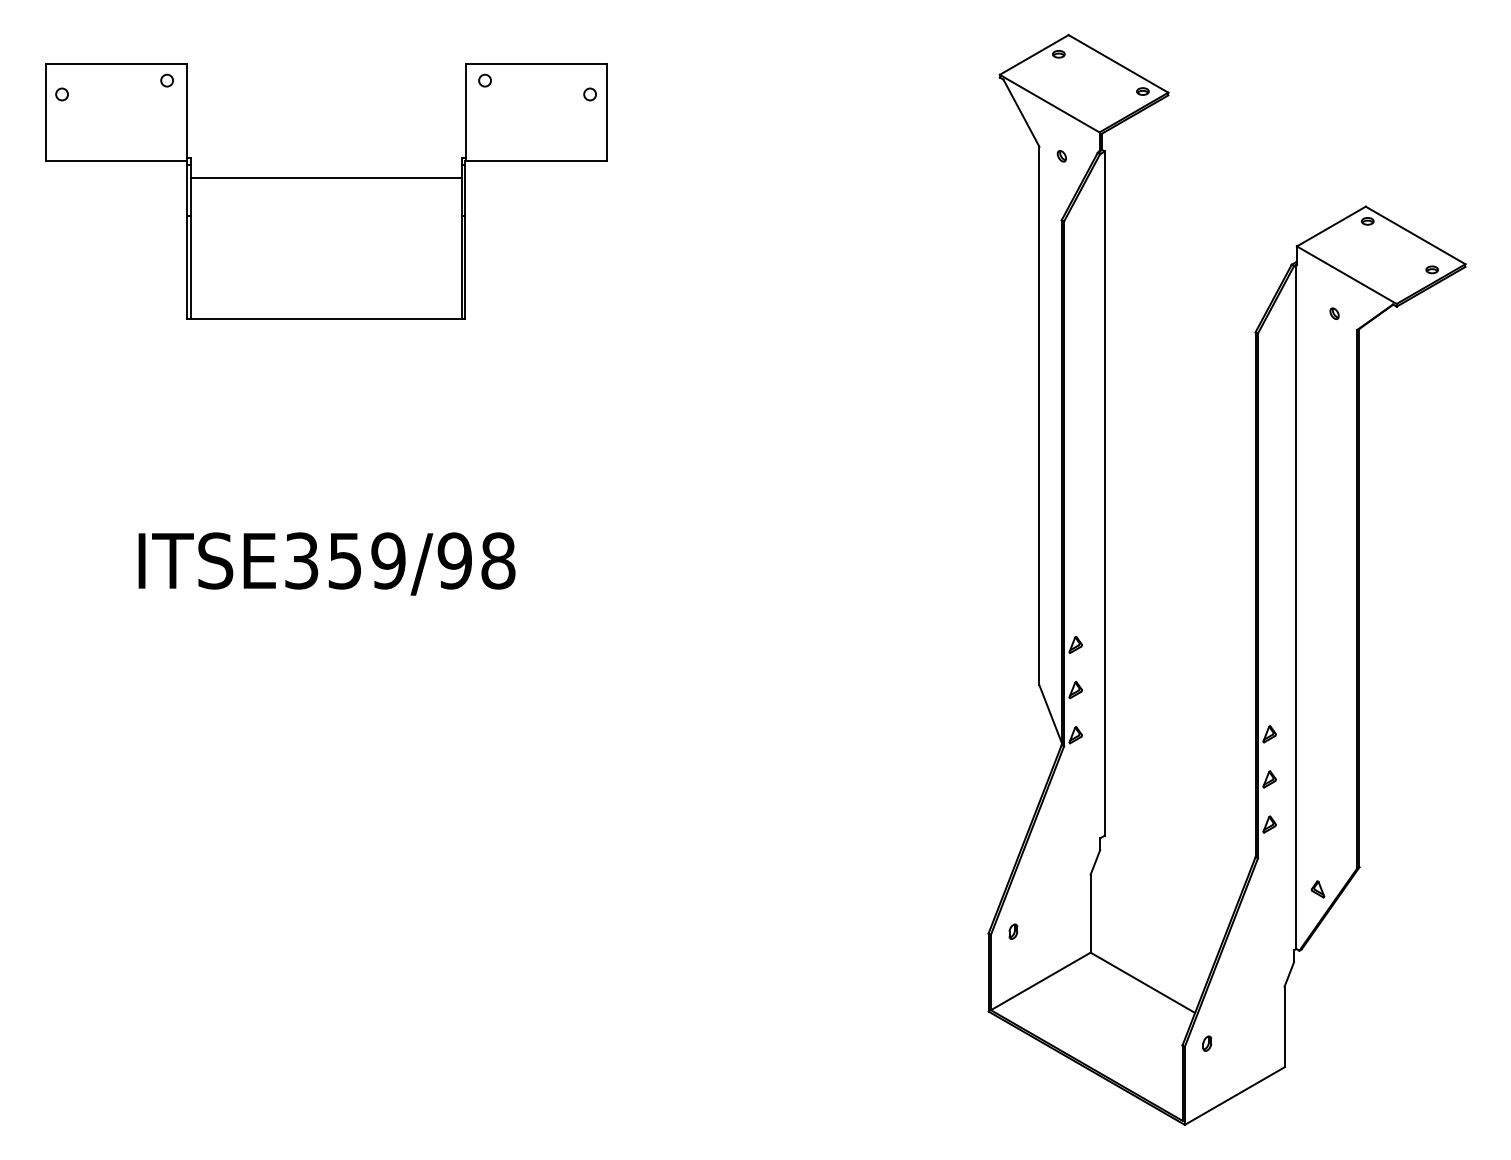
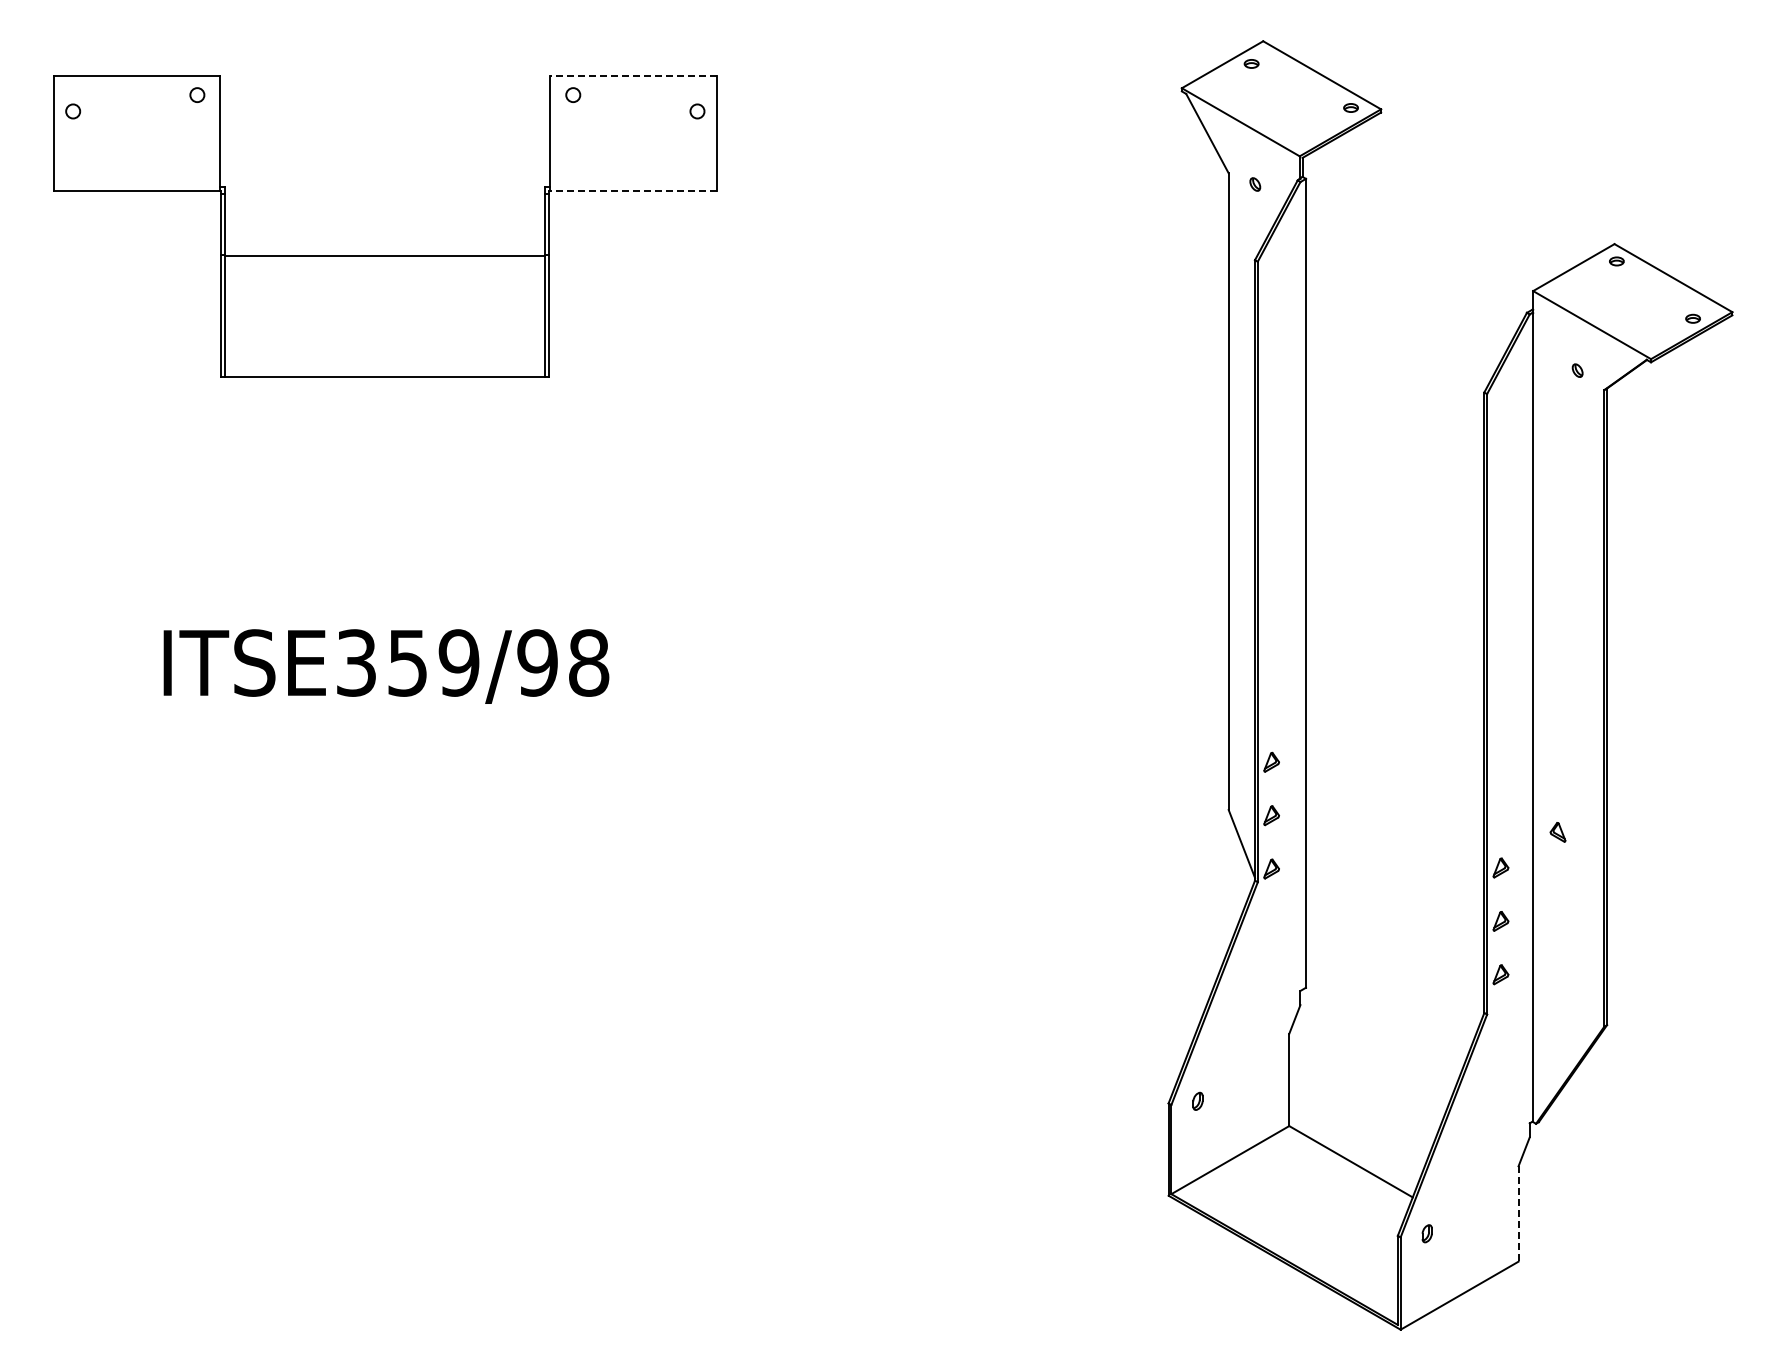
line: (536, 64) -> (633, 75), solid -> dashed
line: (536, 161) -> (633, 190), solid -> dashed
line: (326, 178) -> (385, 256), moved
part: (1317, 889) -> (1557, 832), moved
line: (1284, 1026) -> (1518, 1213), solid -> dashed

